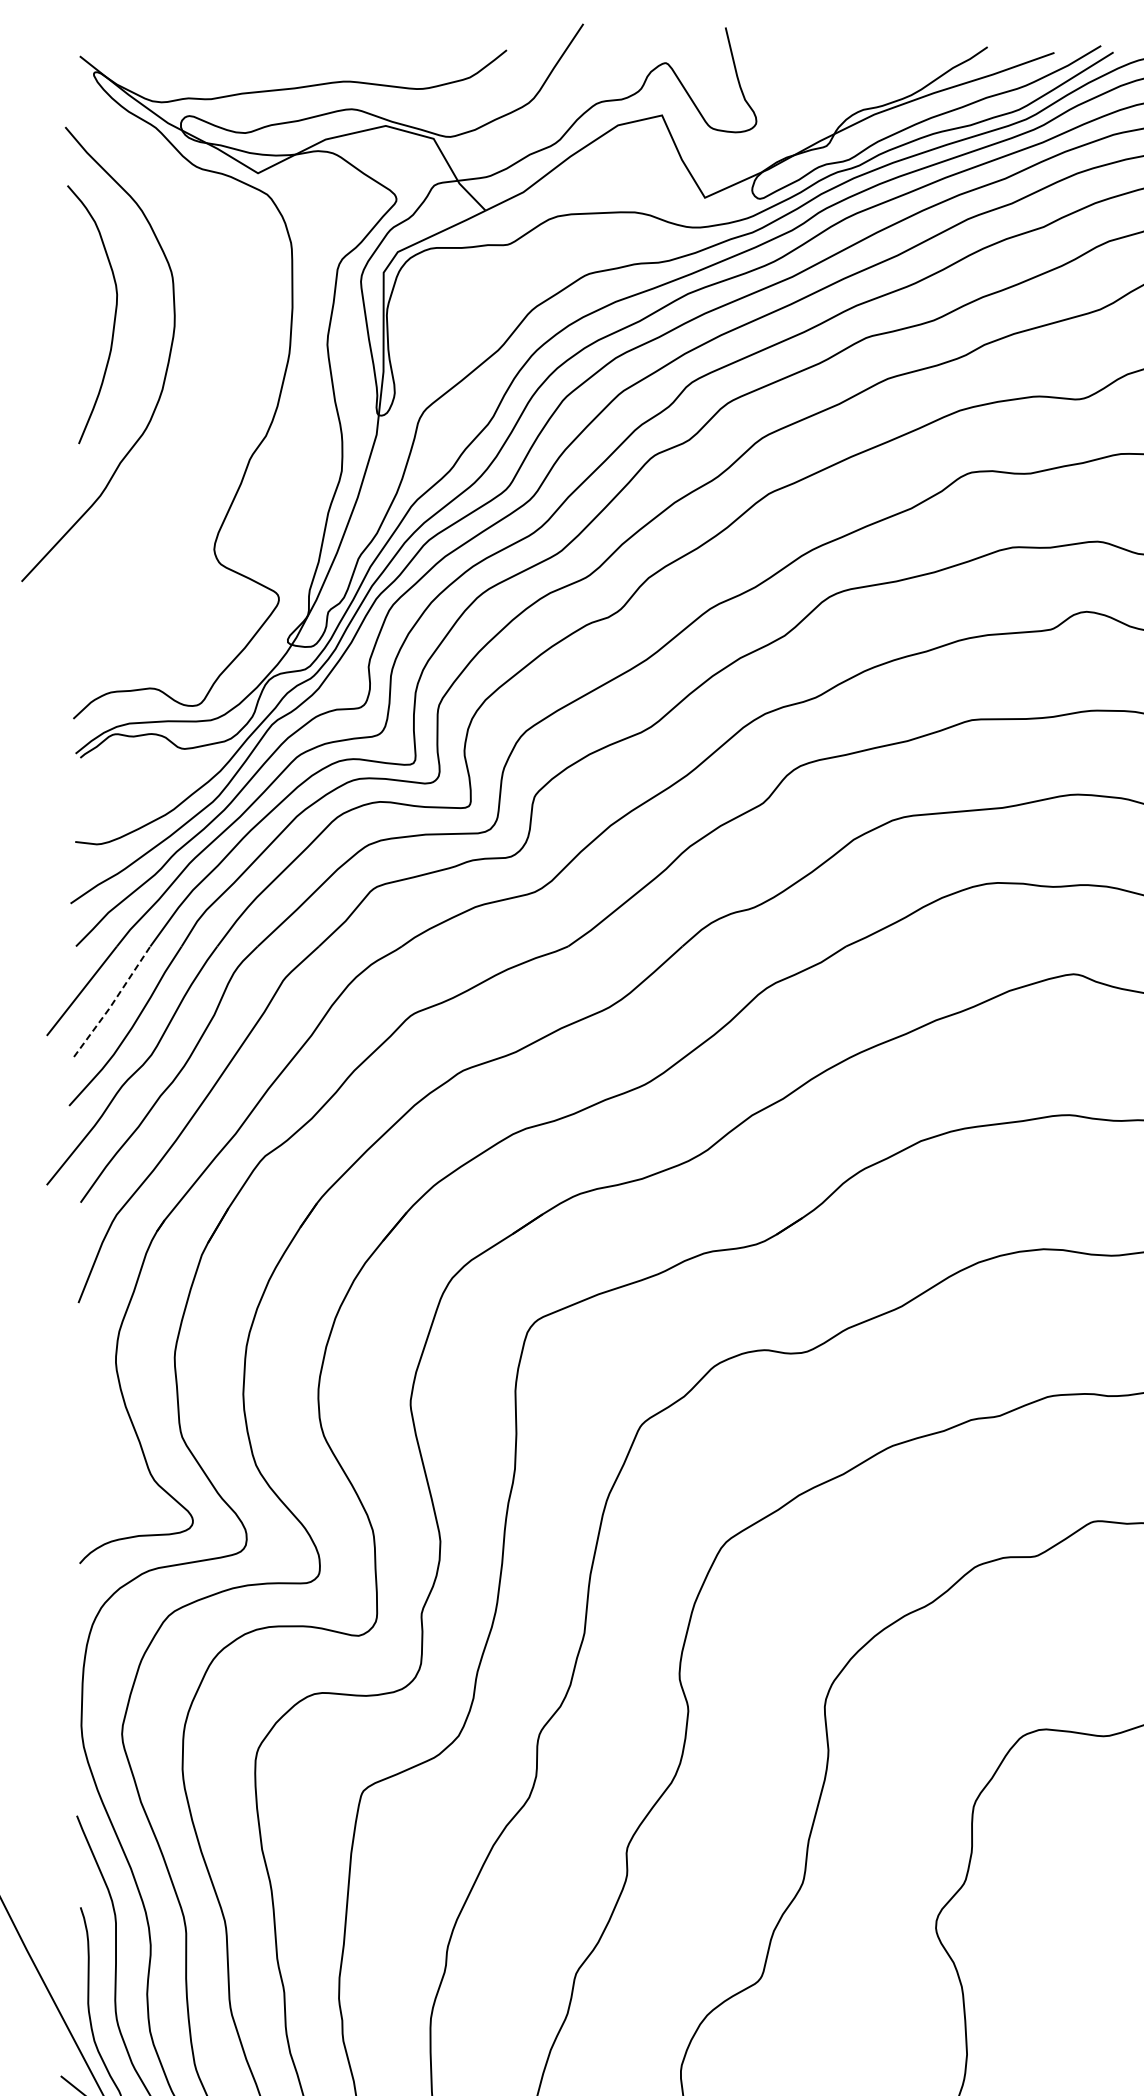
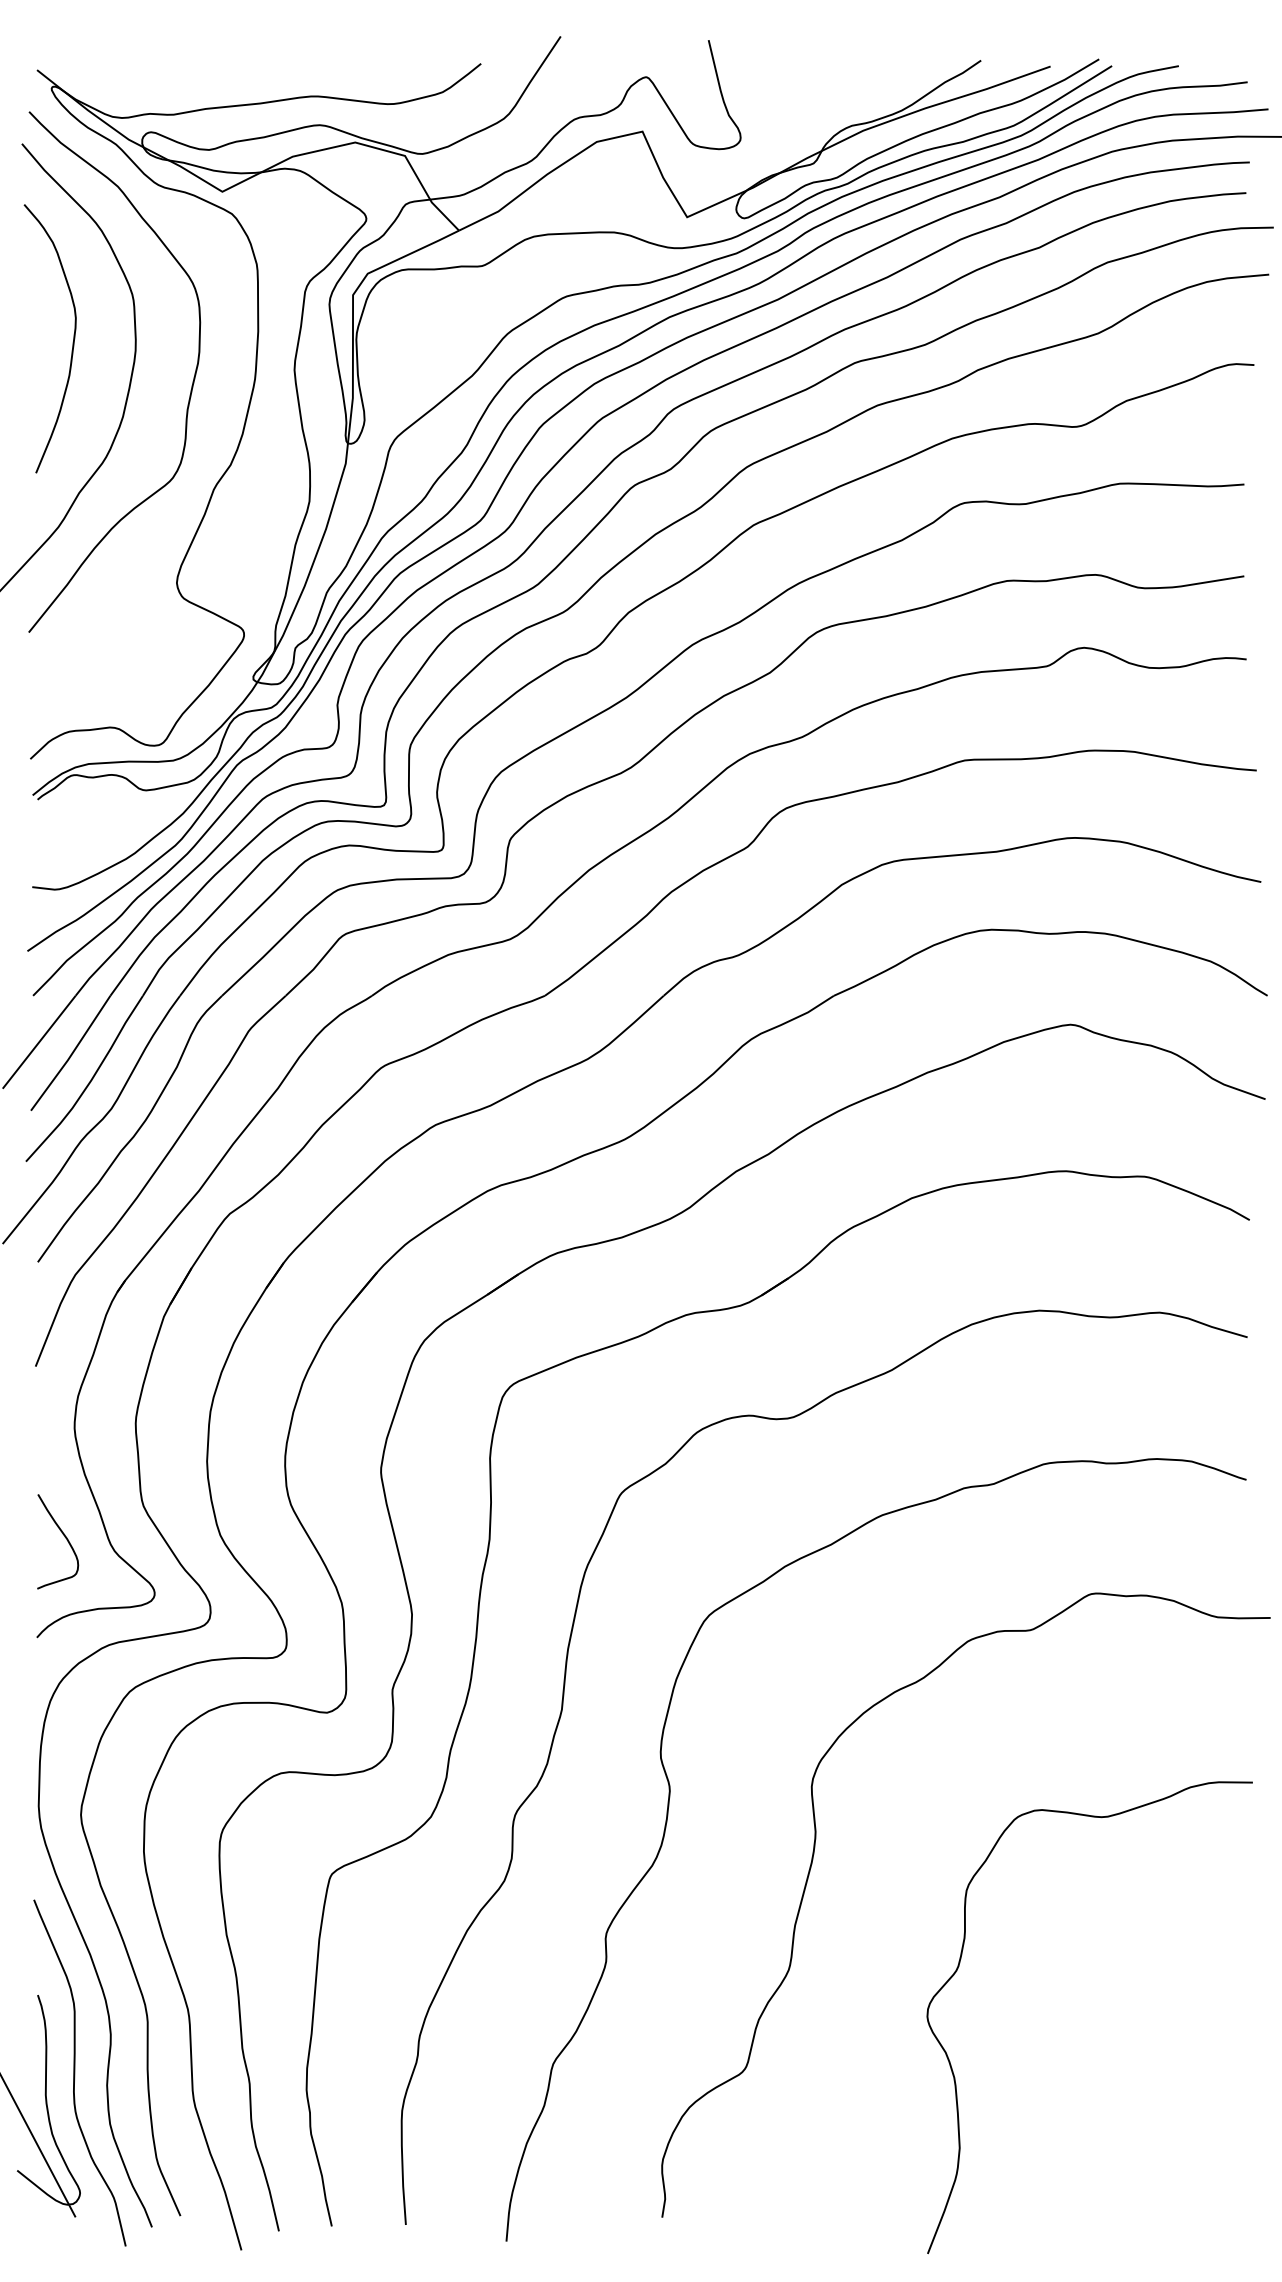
curve: (228, 359) -> (191, 385), added
line: (112, 1002) -> (71, 1054), dashed -> solid
curve: (106, 1467) -> (64, 1537), added

